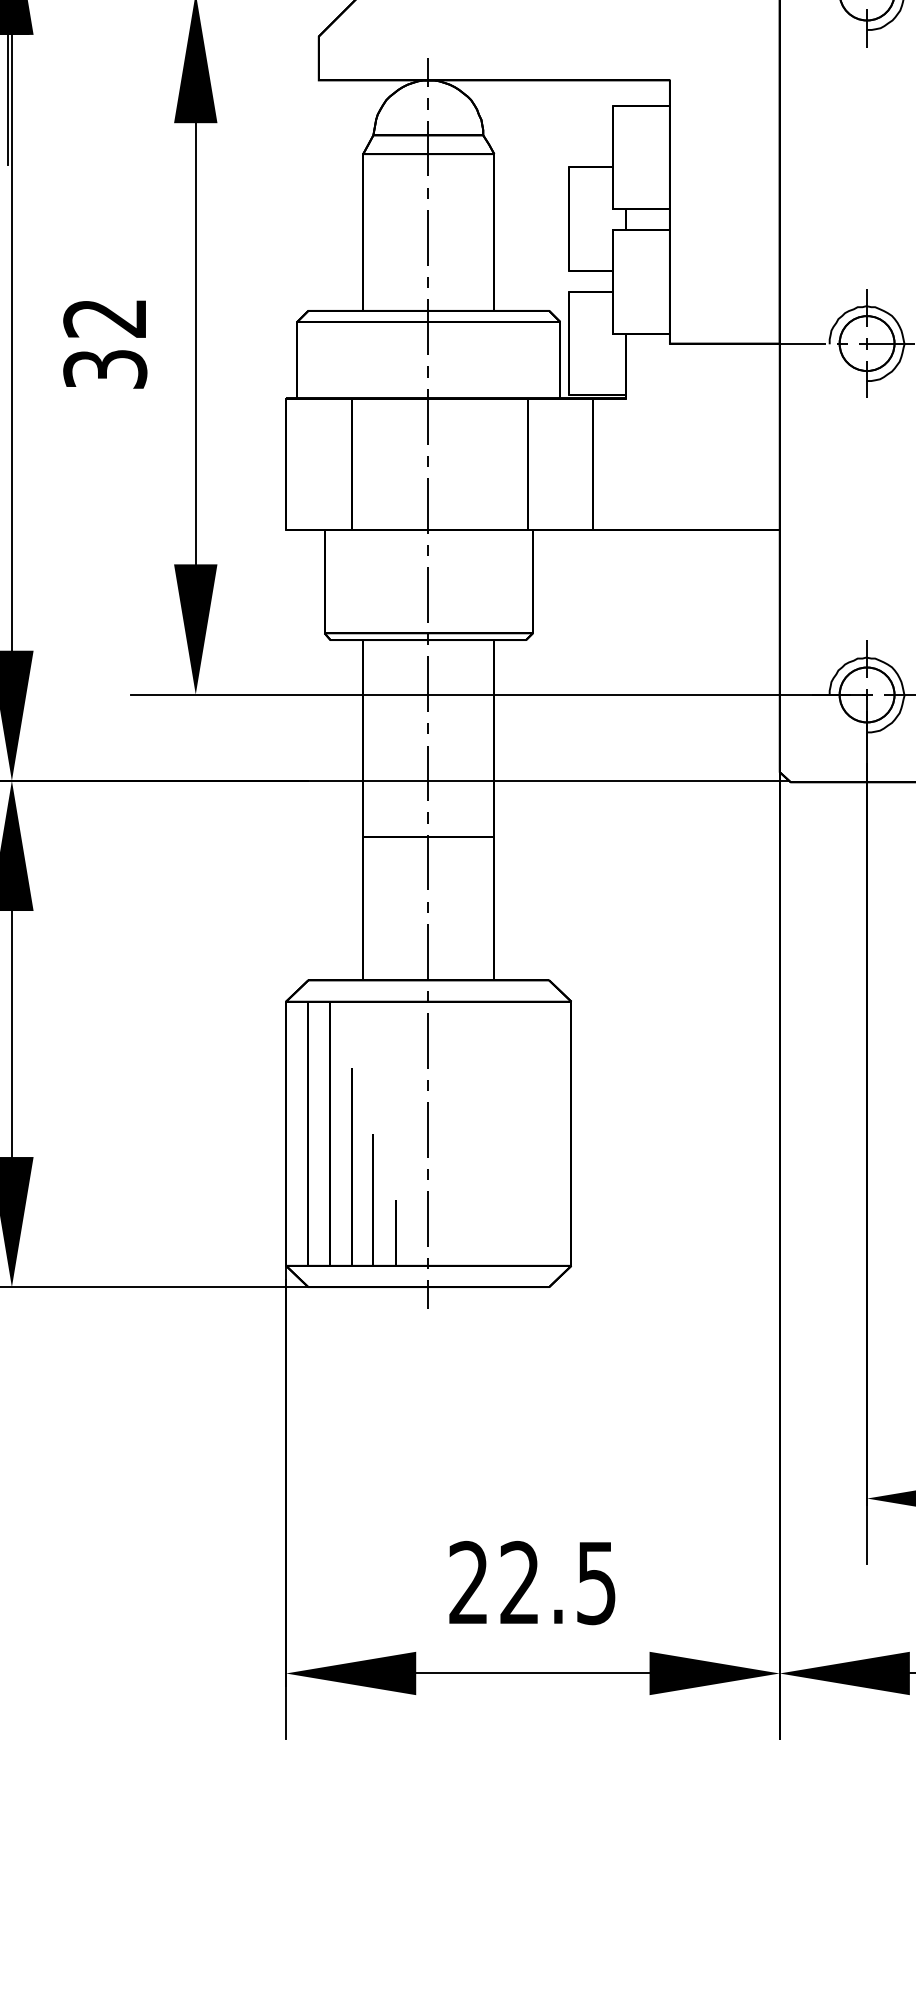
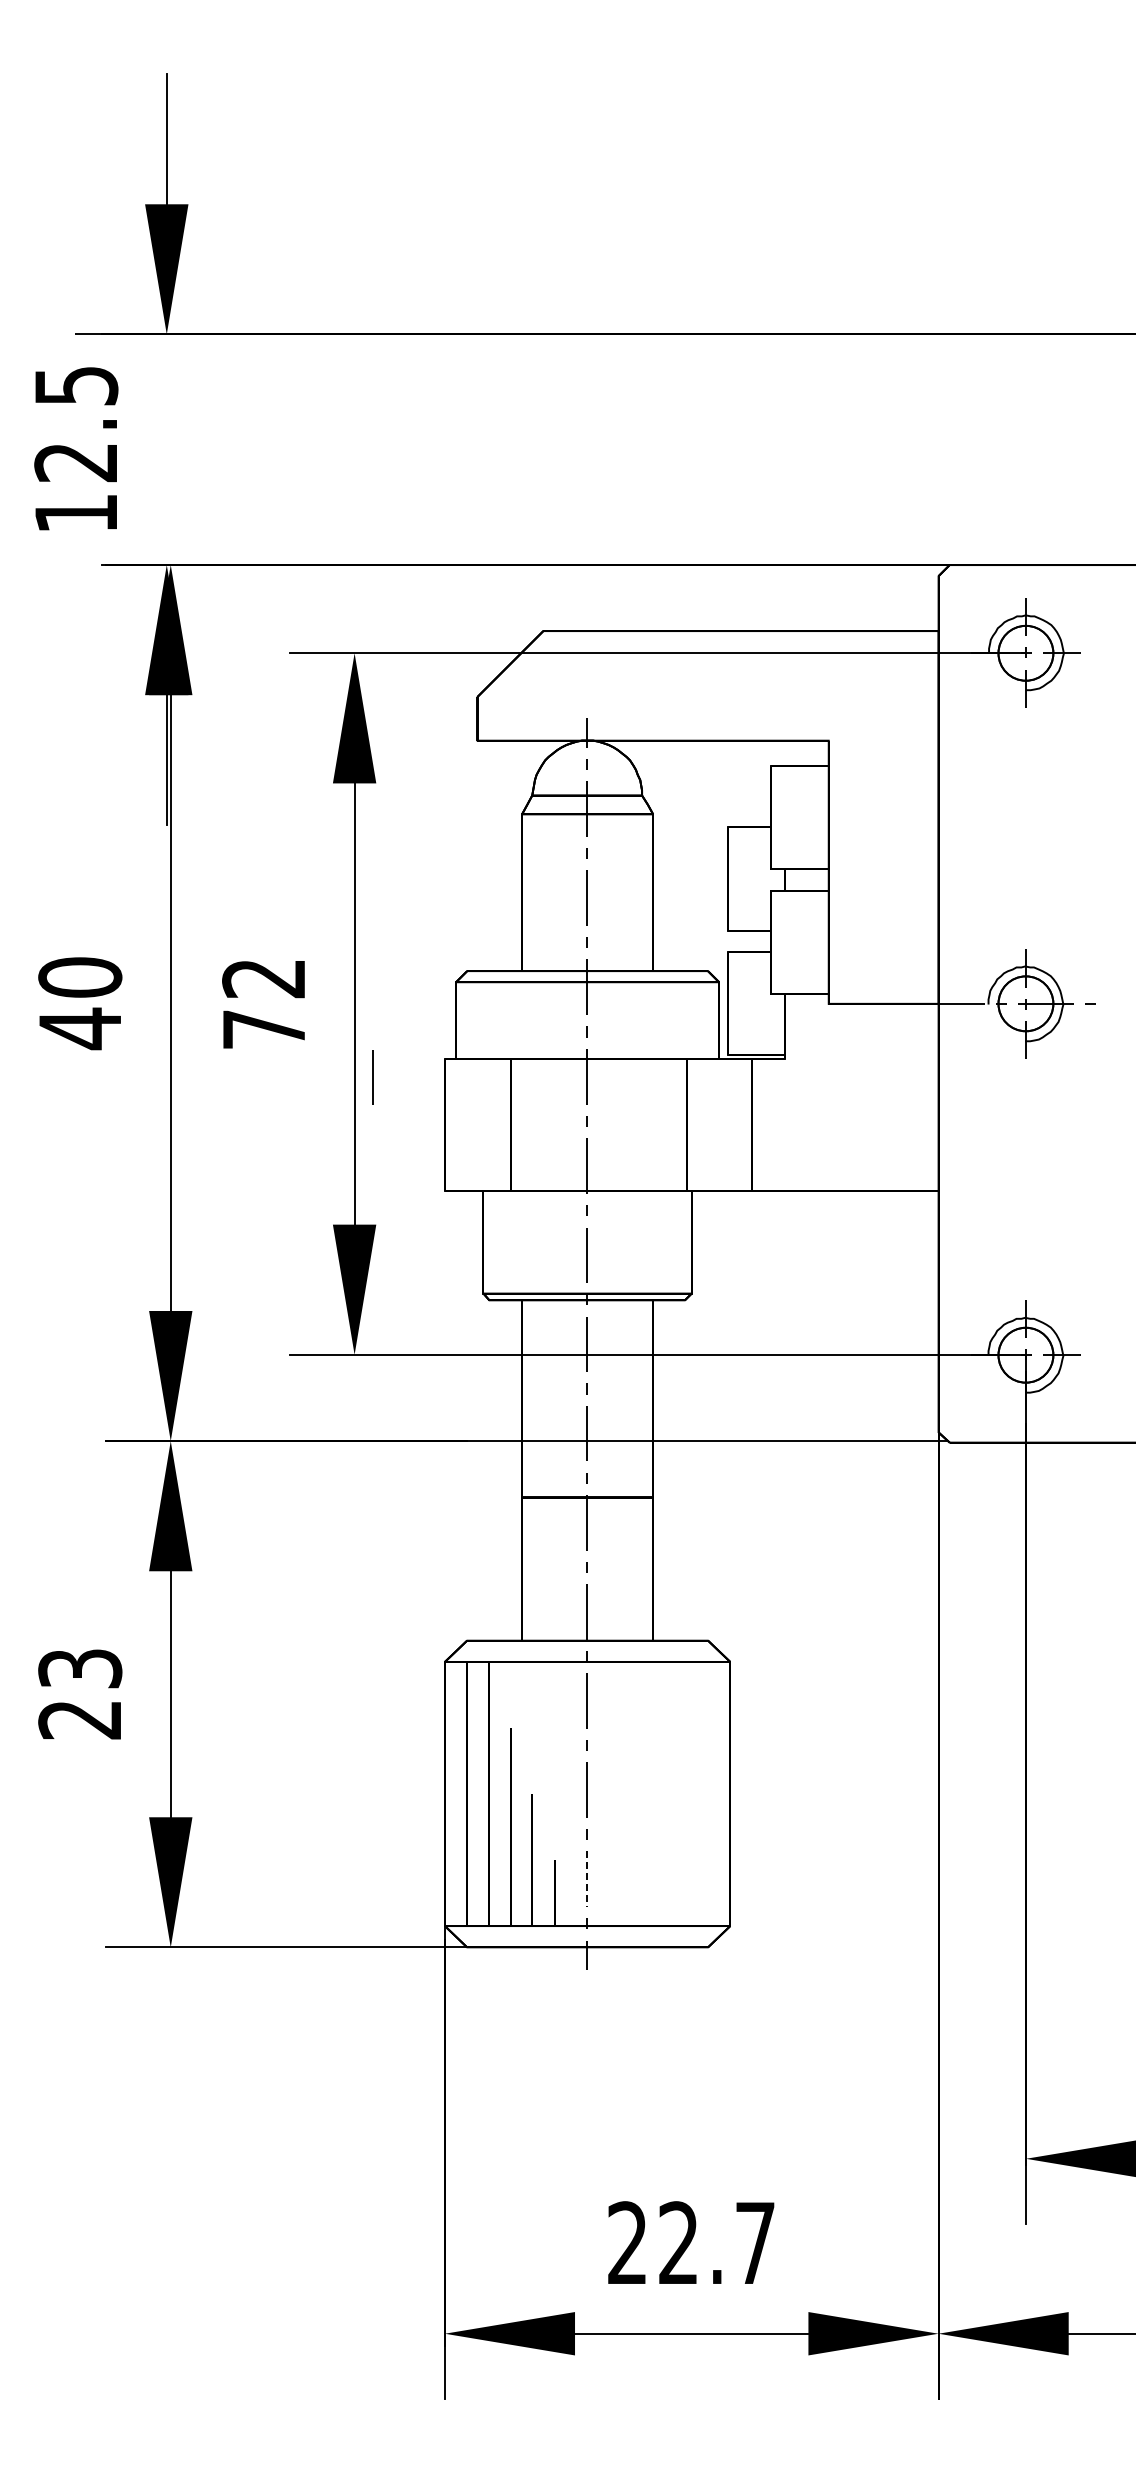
text: (105, 369) -> (264, 1029), 32 -> 72
line: (213, 417) -> (372, 1077), added
line: (428, 1219) -> (587, 1879), solid -> dashed
text: (596, 1583) -> (755, 2243), 22.5 -> 22.7

